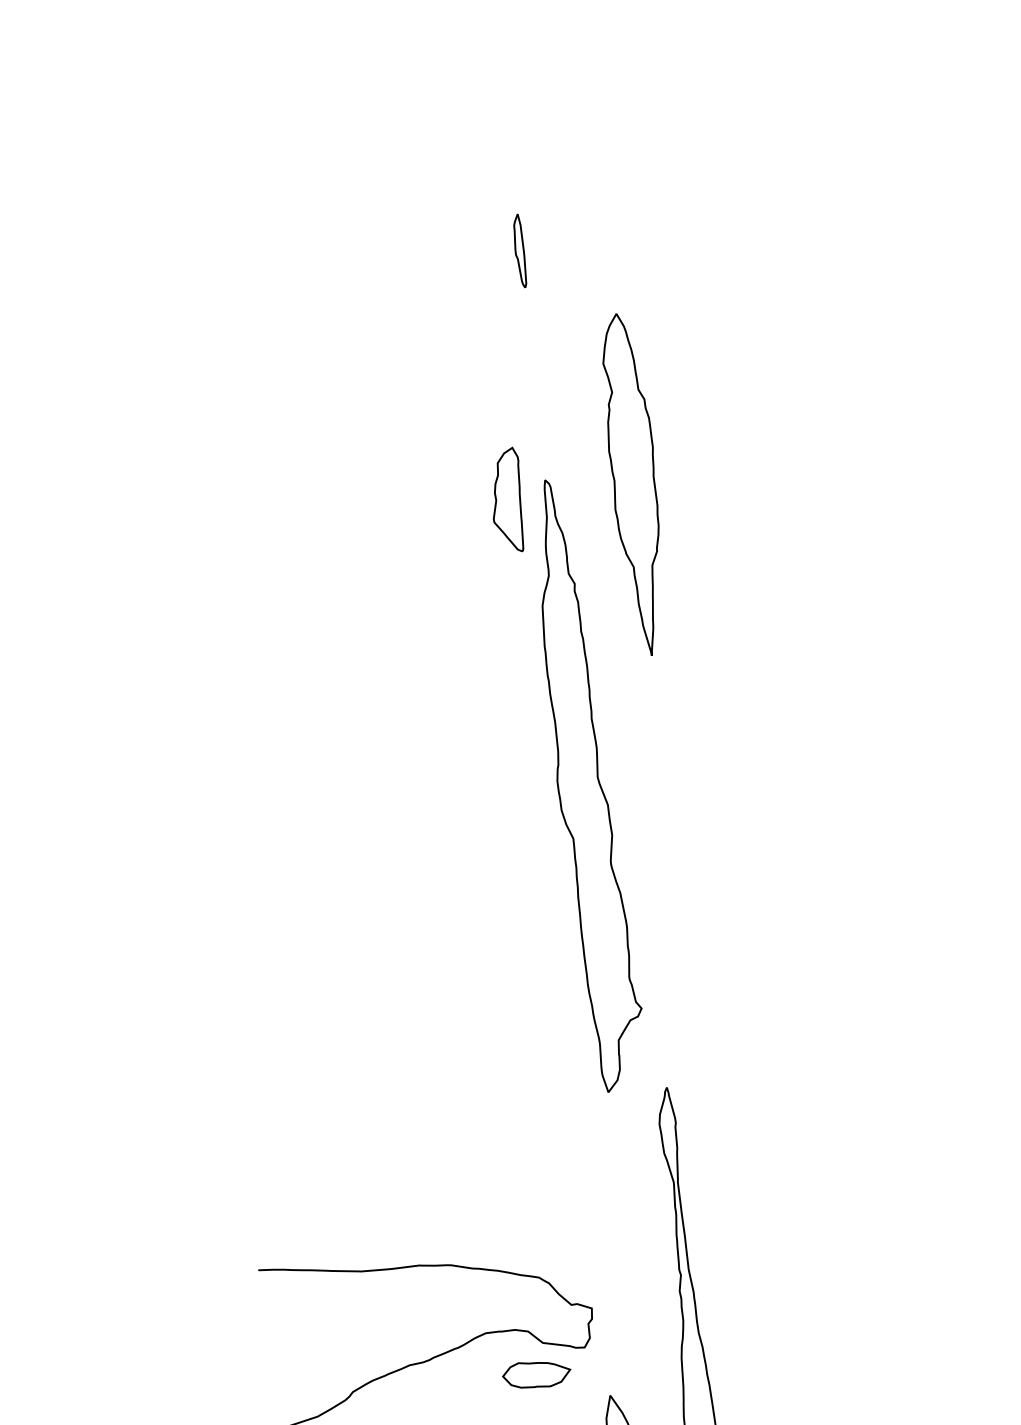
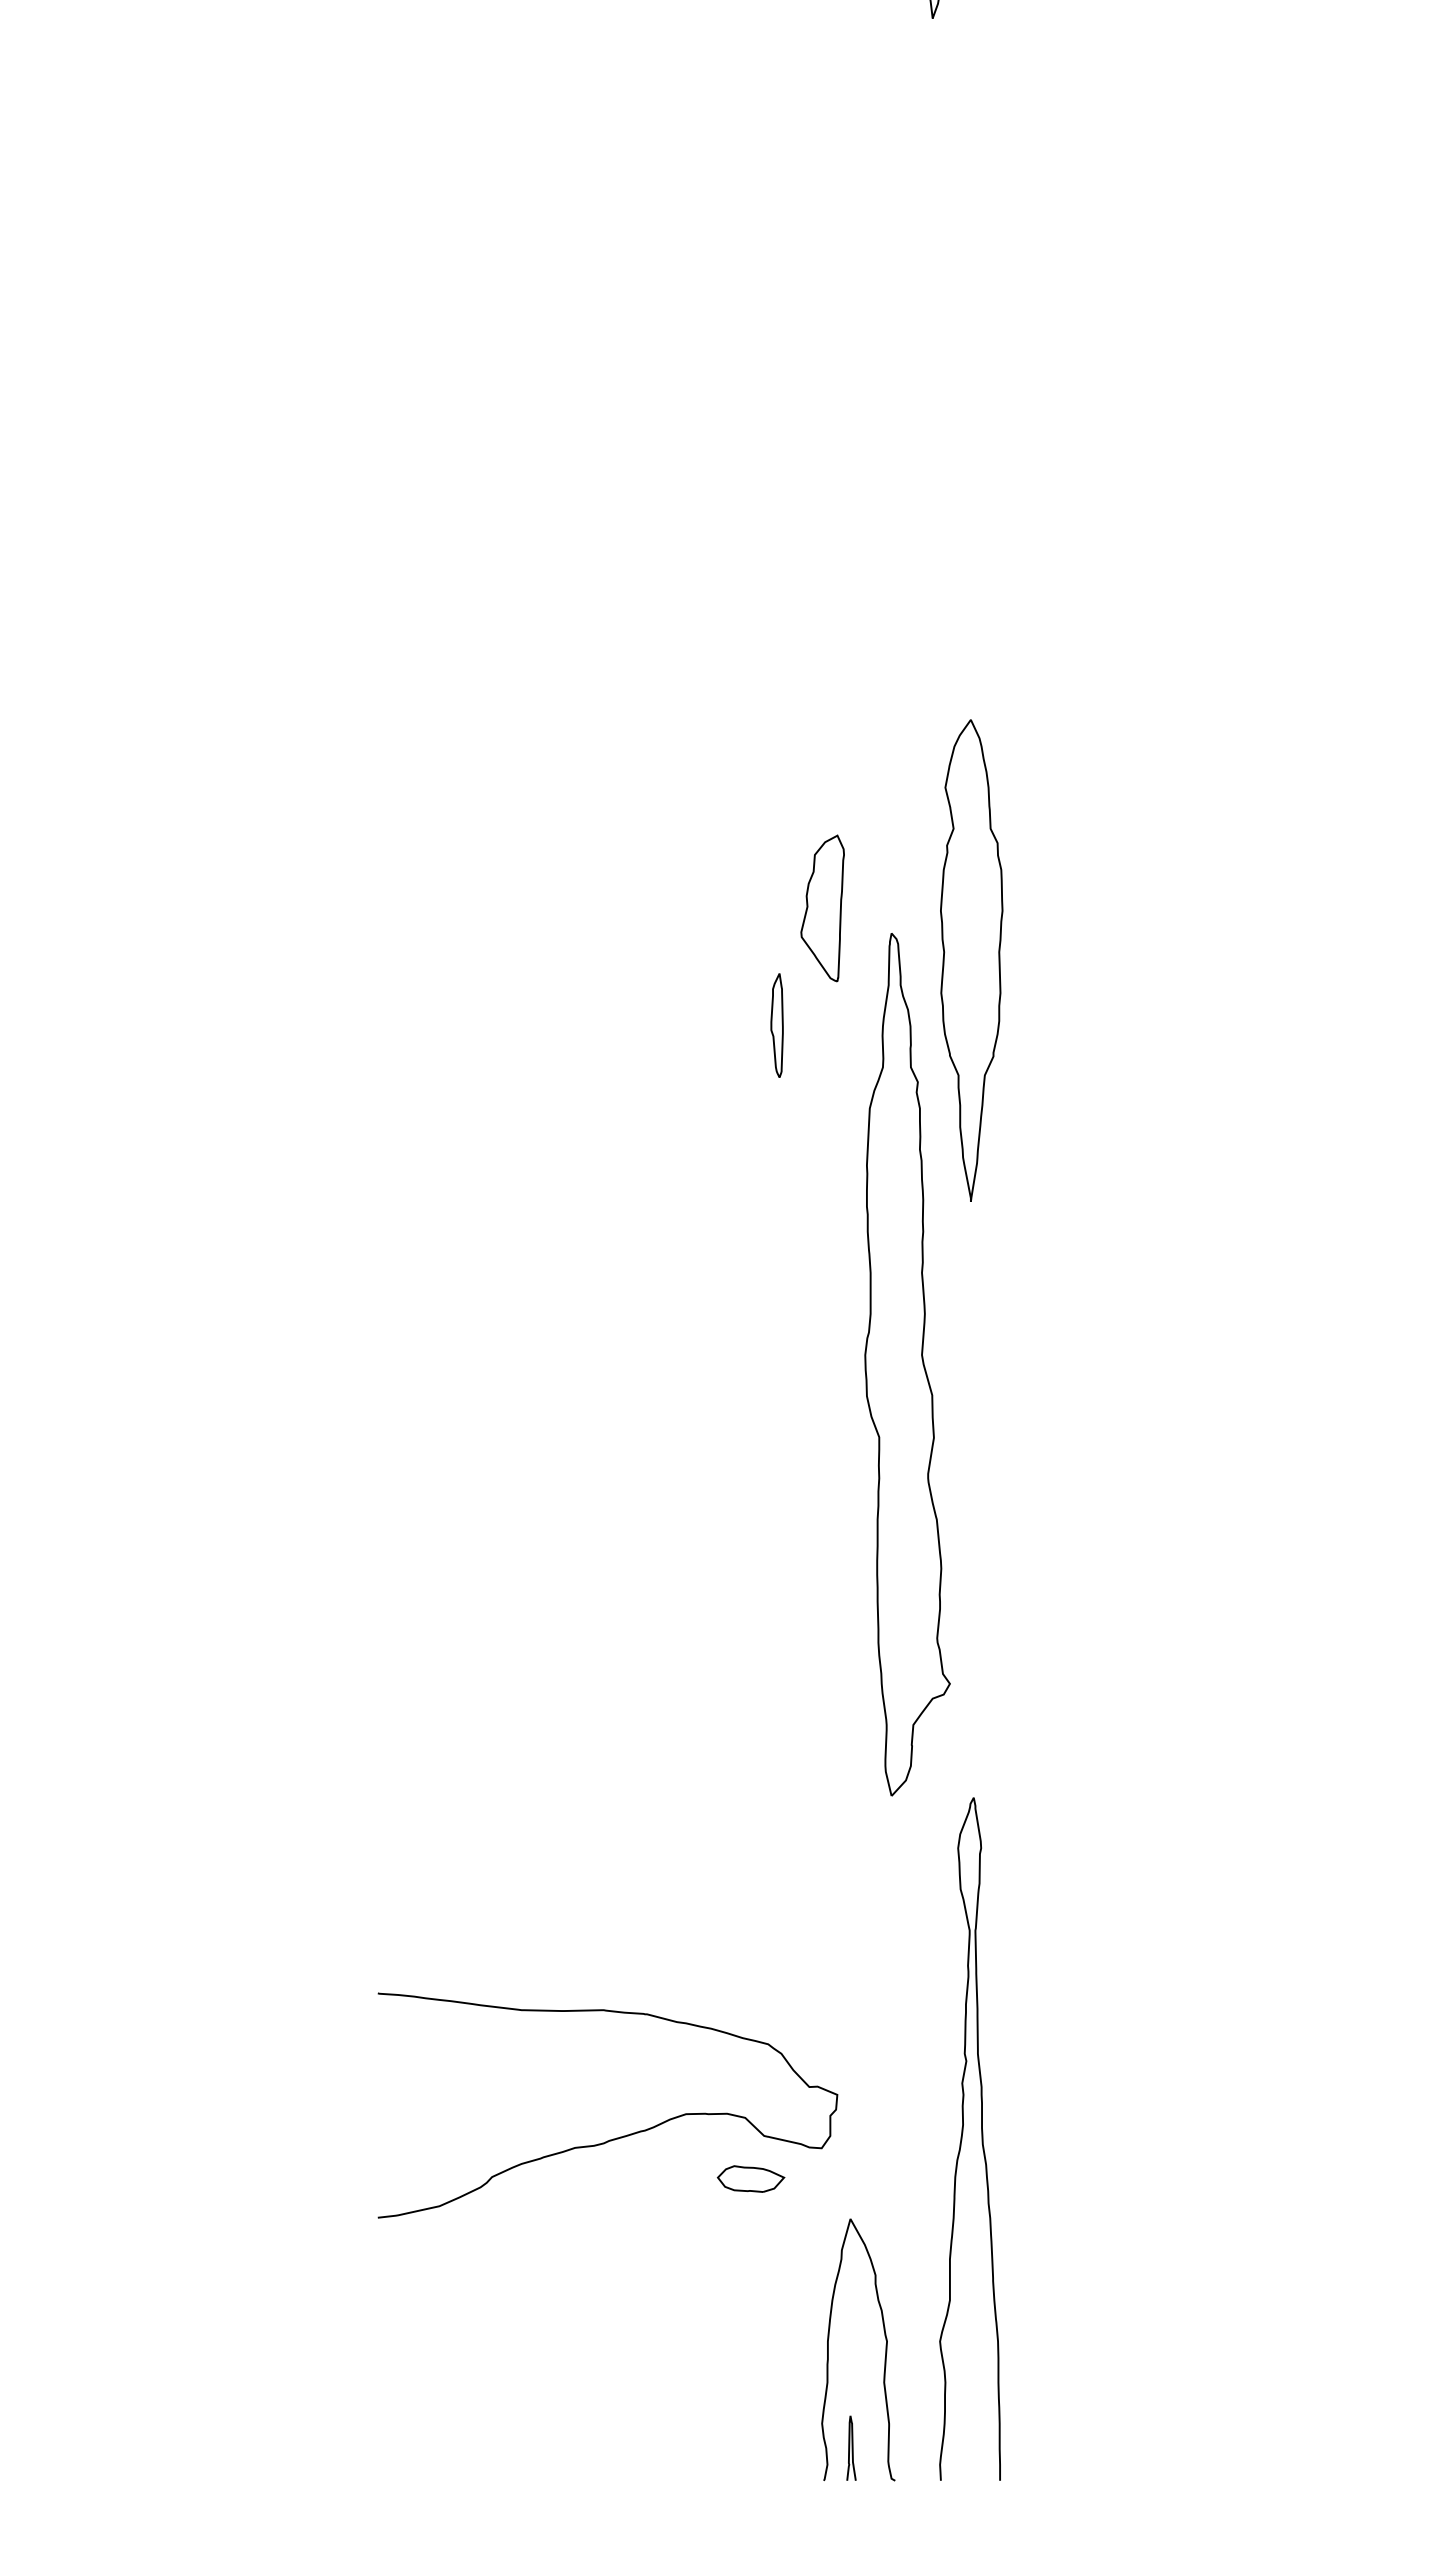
part: (519, 251) -> (776, 1025), moved
part: (634, 484) -> (971, 960), moved
part: (507, 500) -> (822, 908), moved
part: (536, 1374) -> (750, 2178), size x0.7

